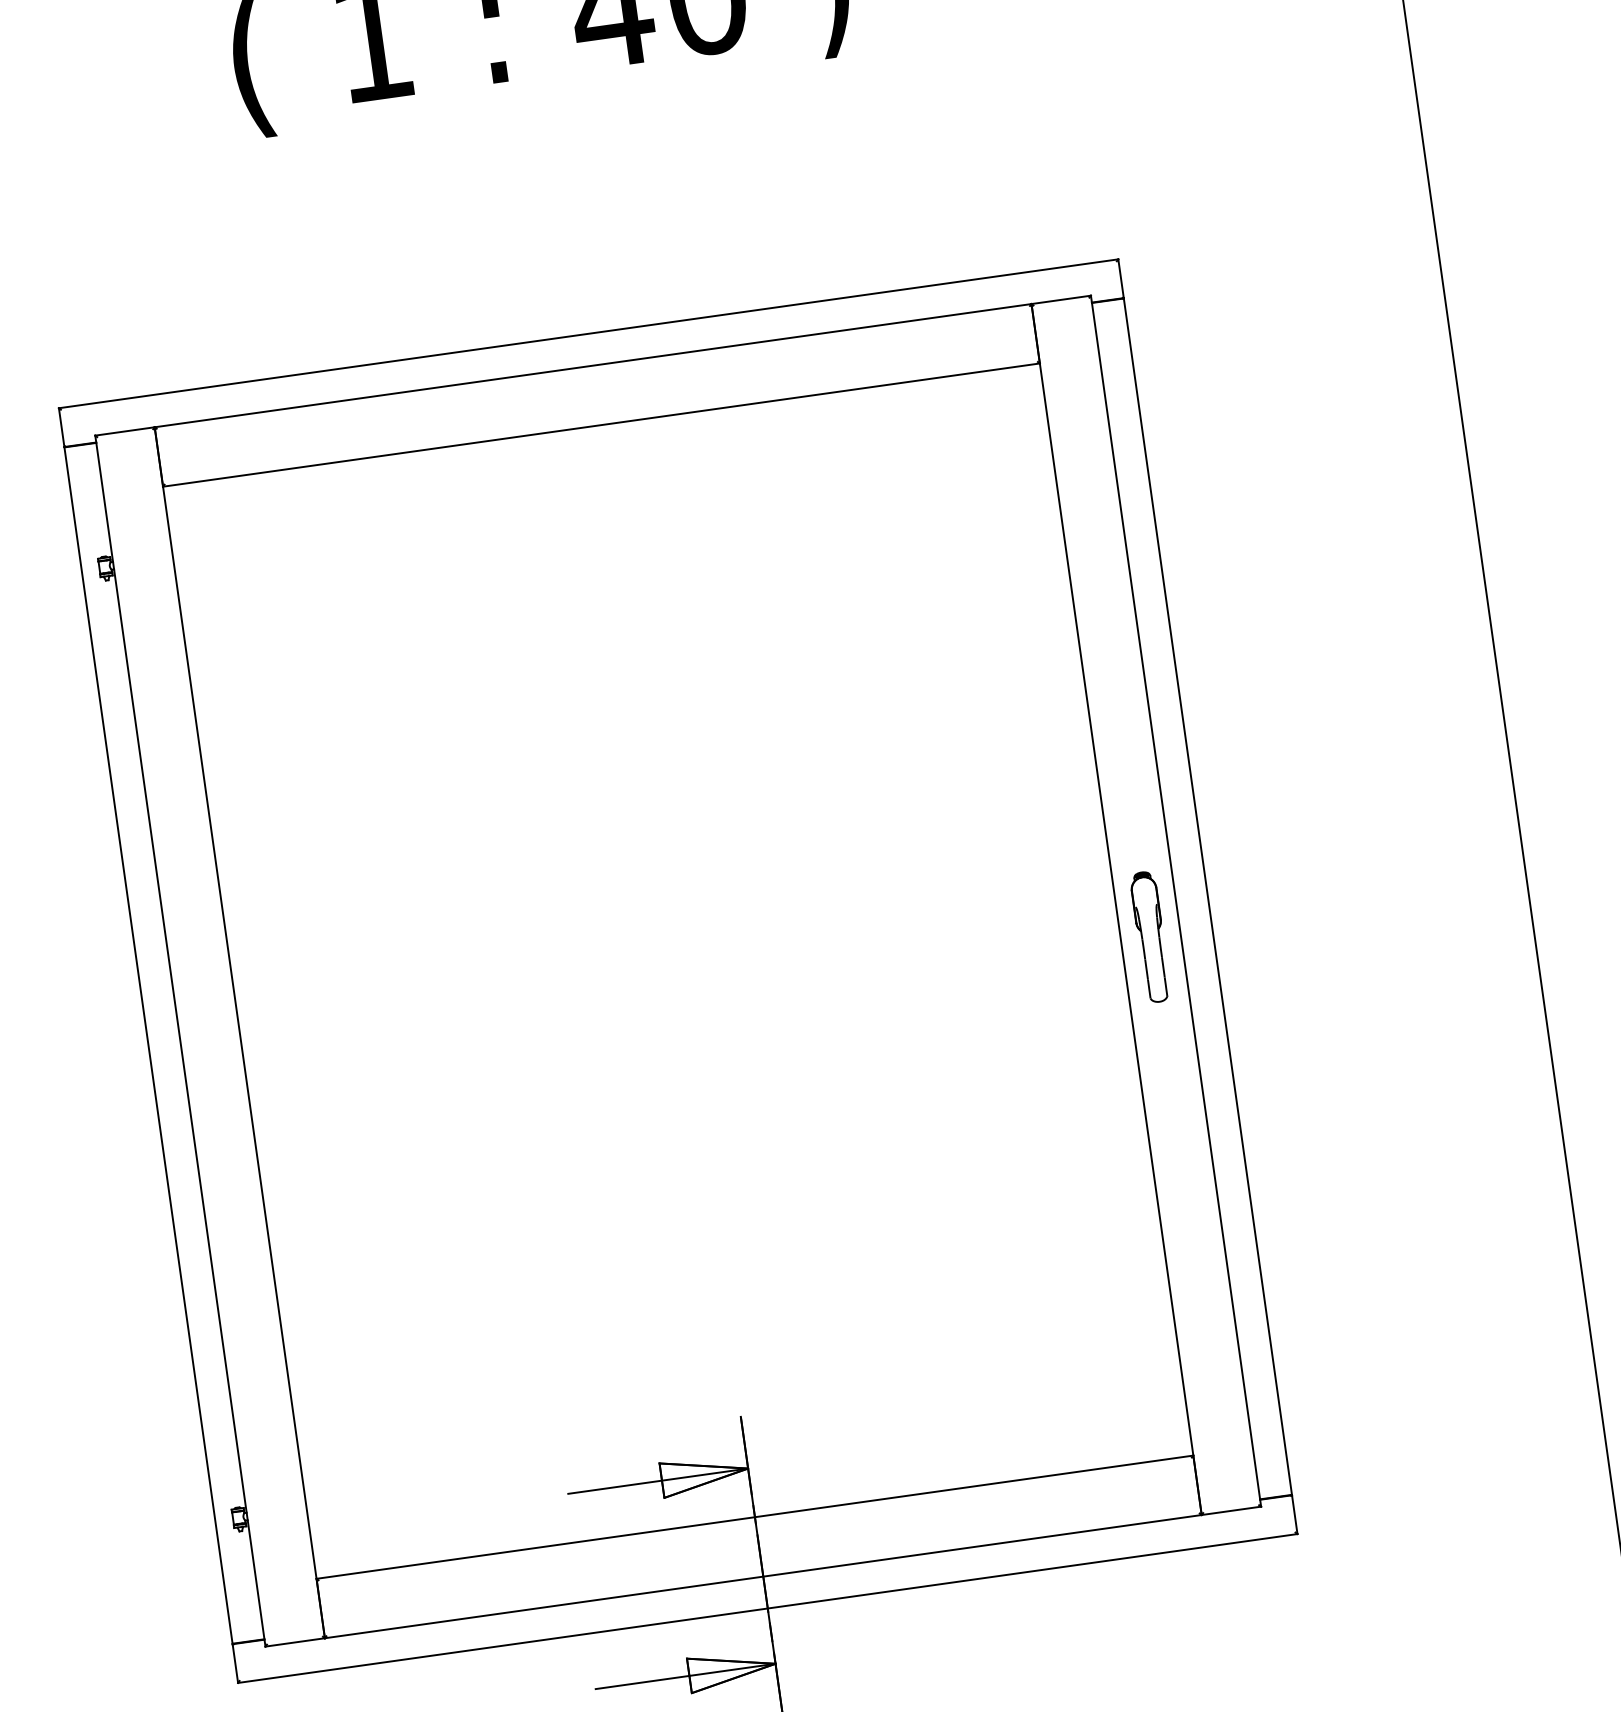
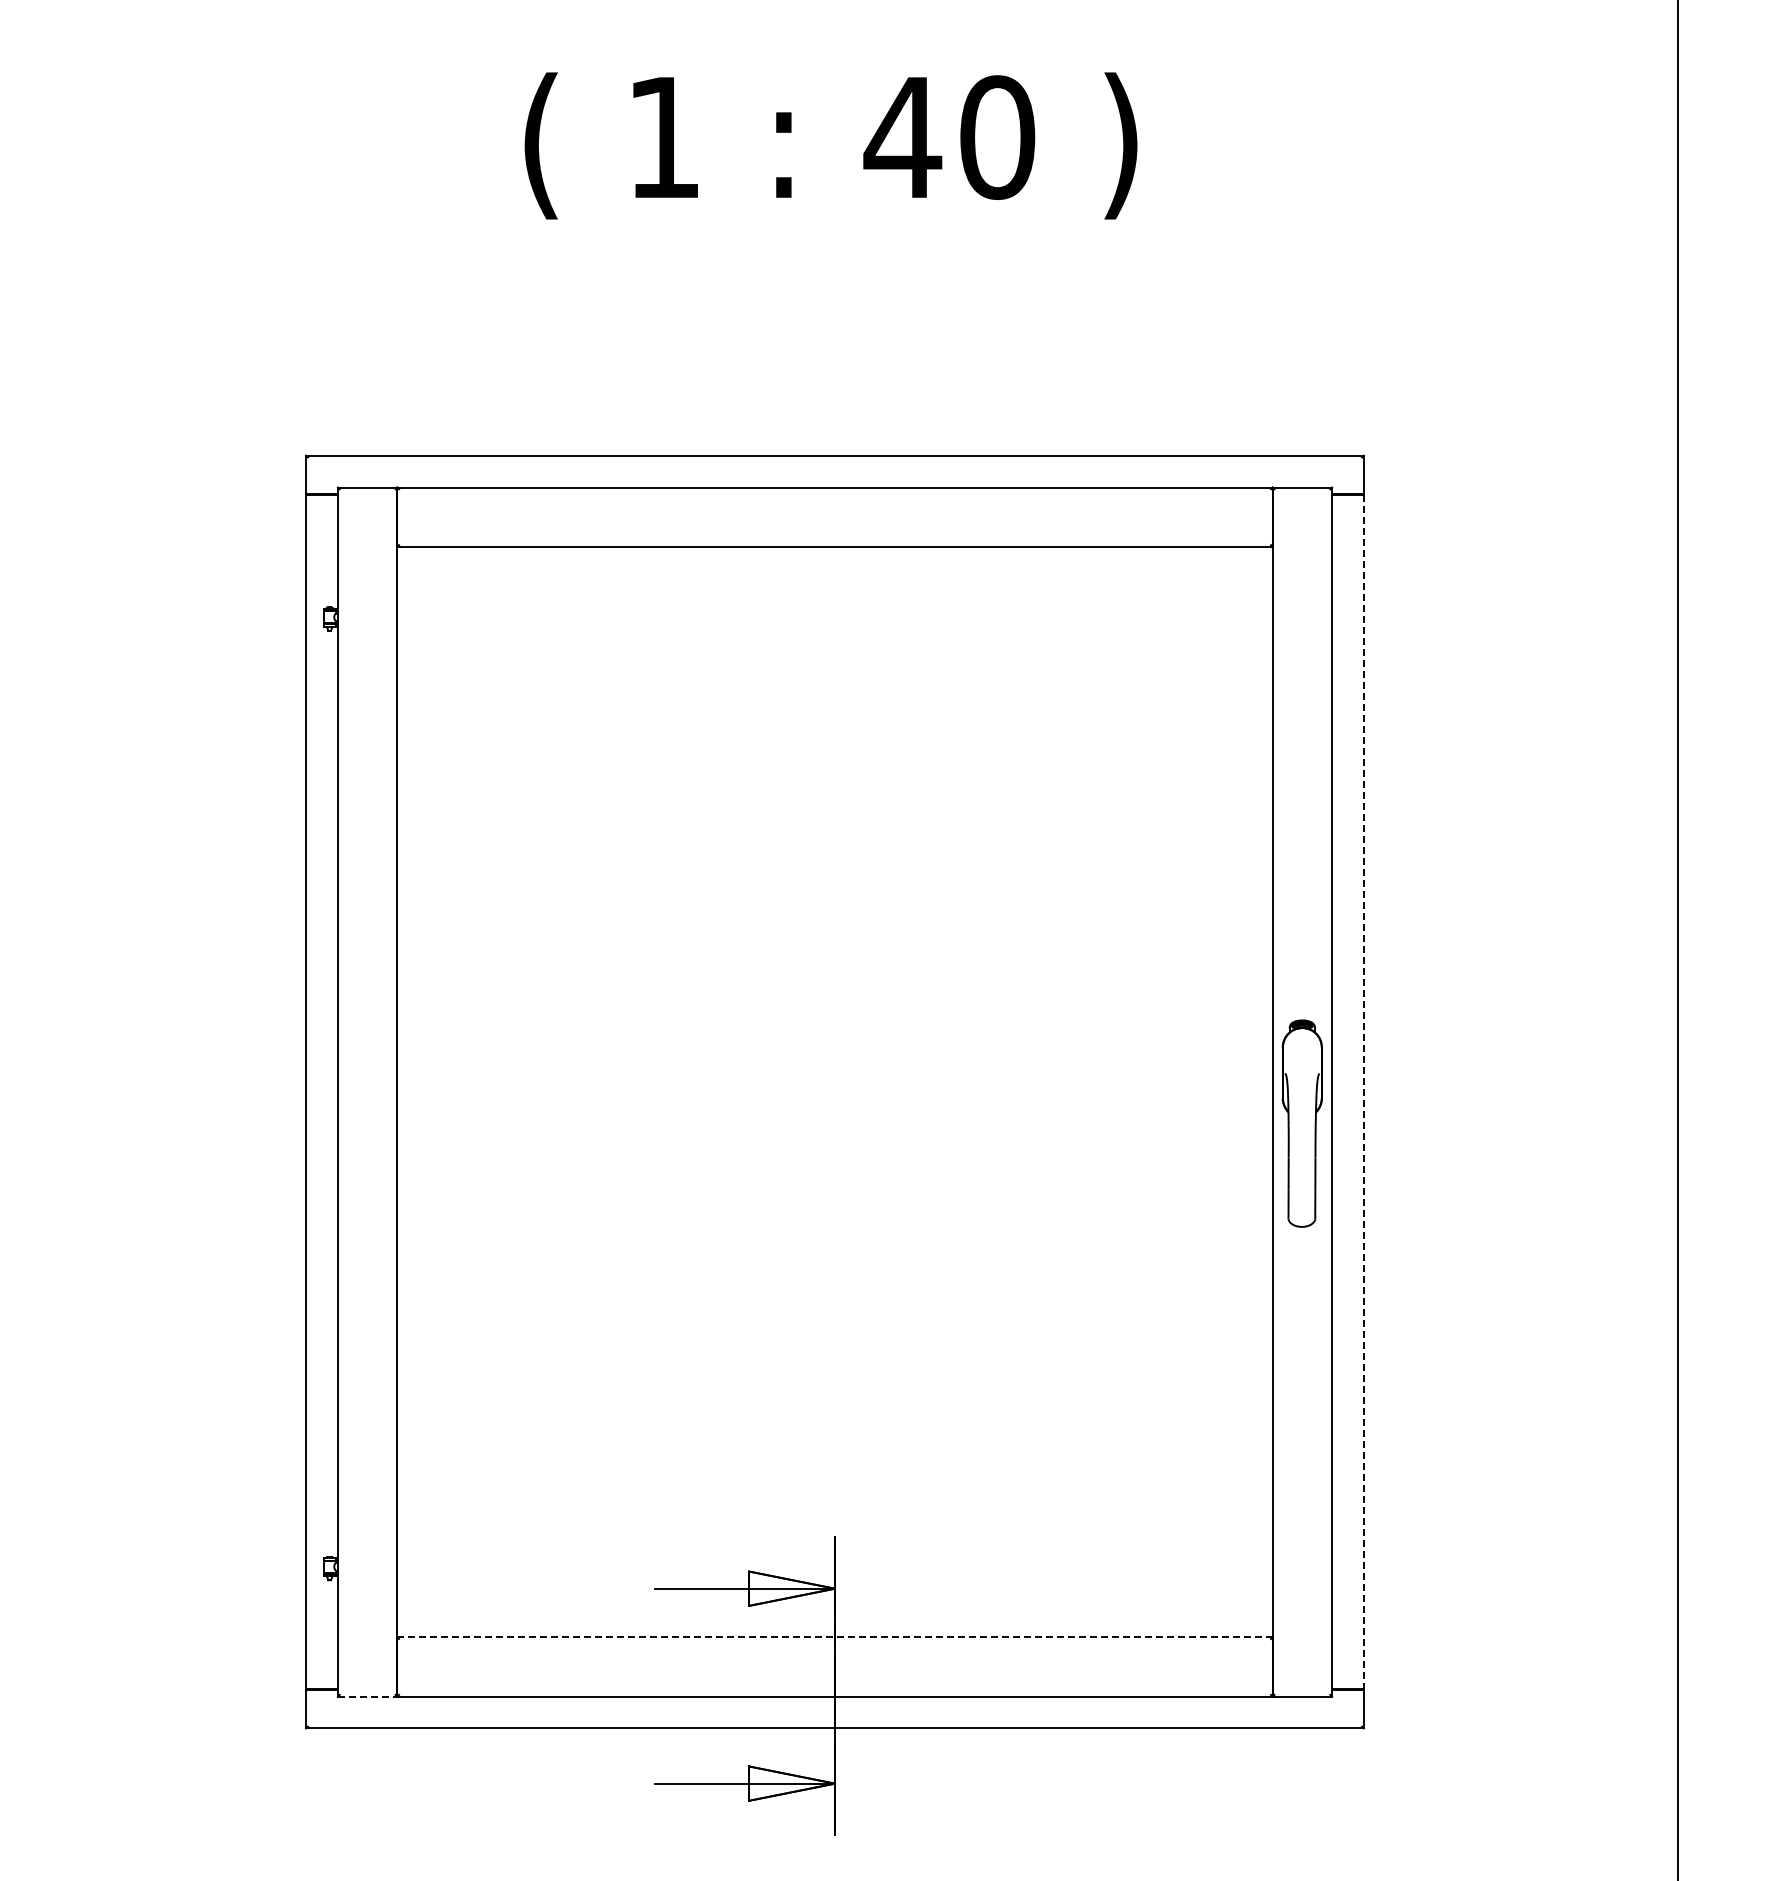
line: (1207, 897) -> (1363, 1092), solid -> dashed
part: (1150, 936) -> (1302, 1123), size x1.6
line: (755, 1517) -> (835, 1637), solid -> dashed
line: (295, 1642) -> (367, 1696), solid -> dashed

